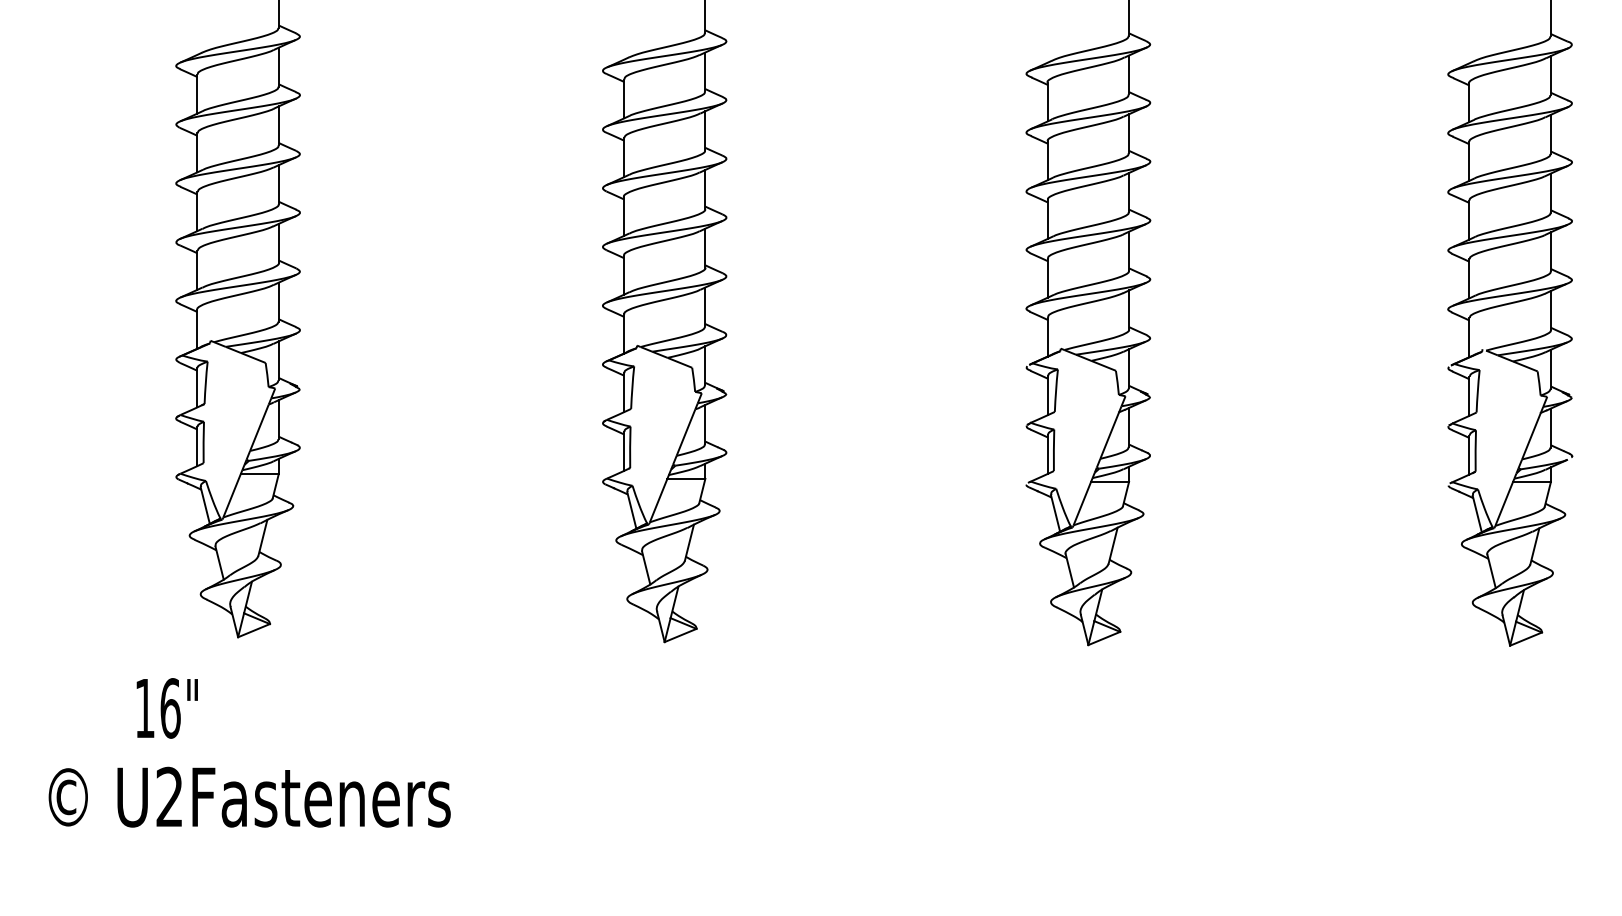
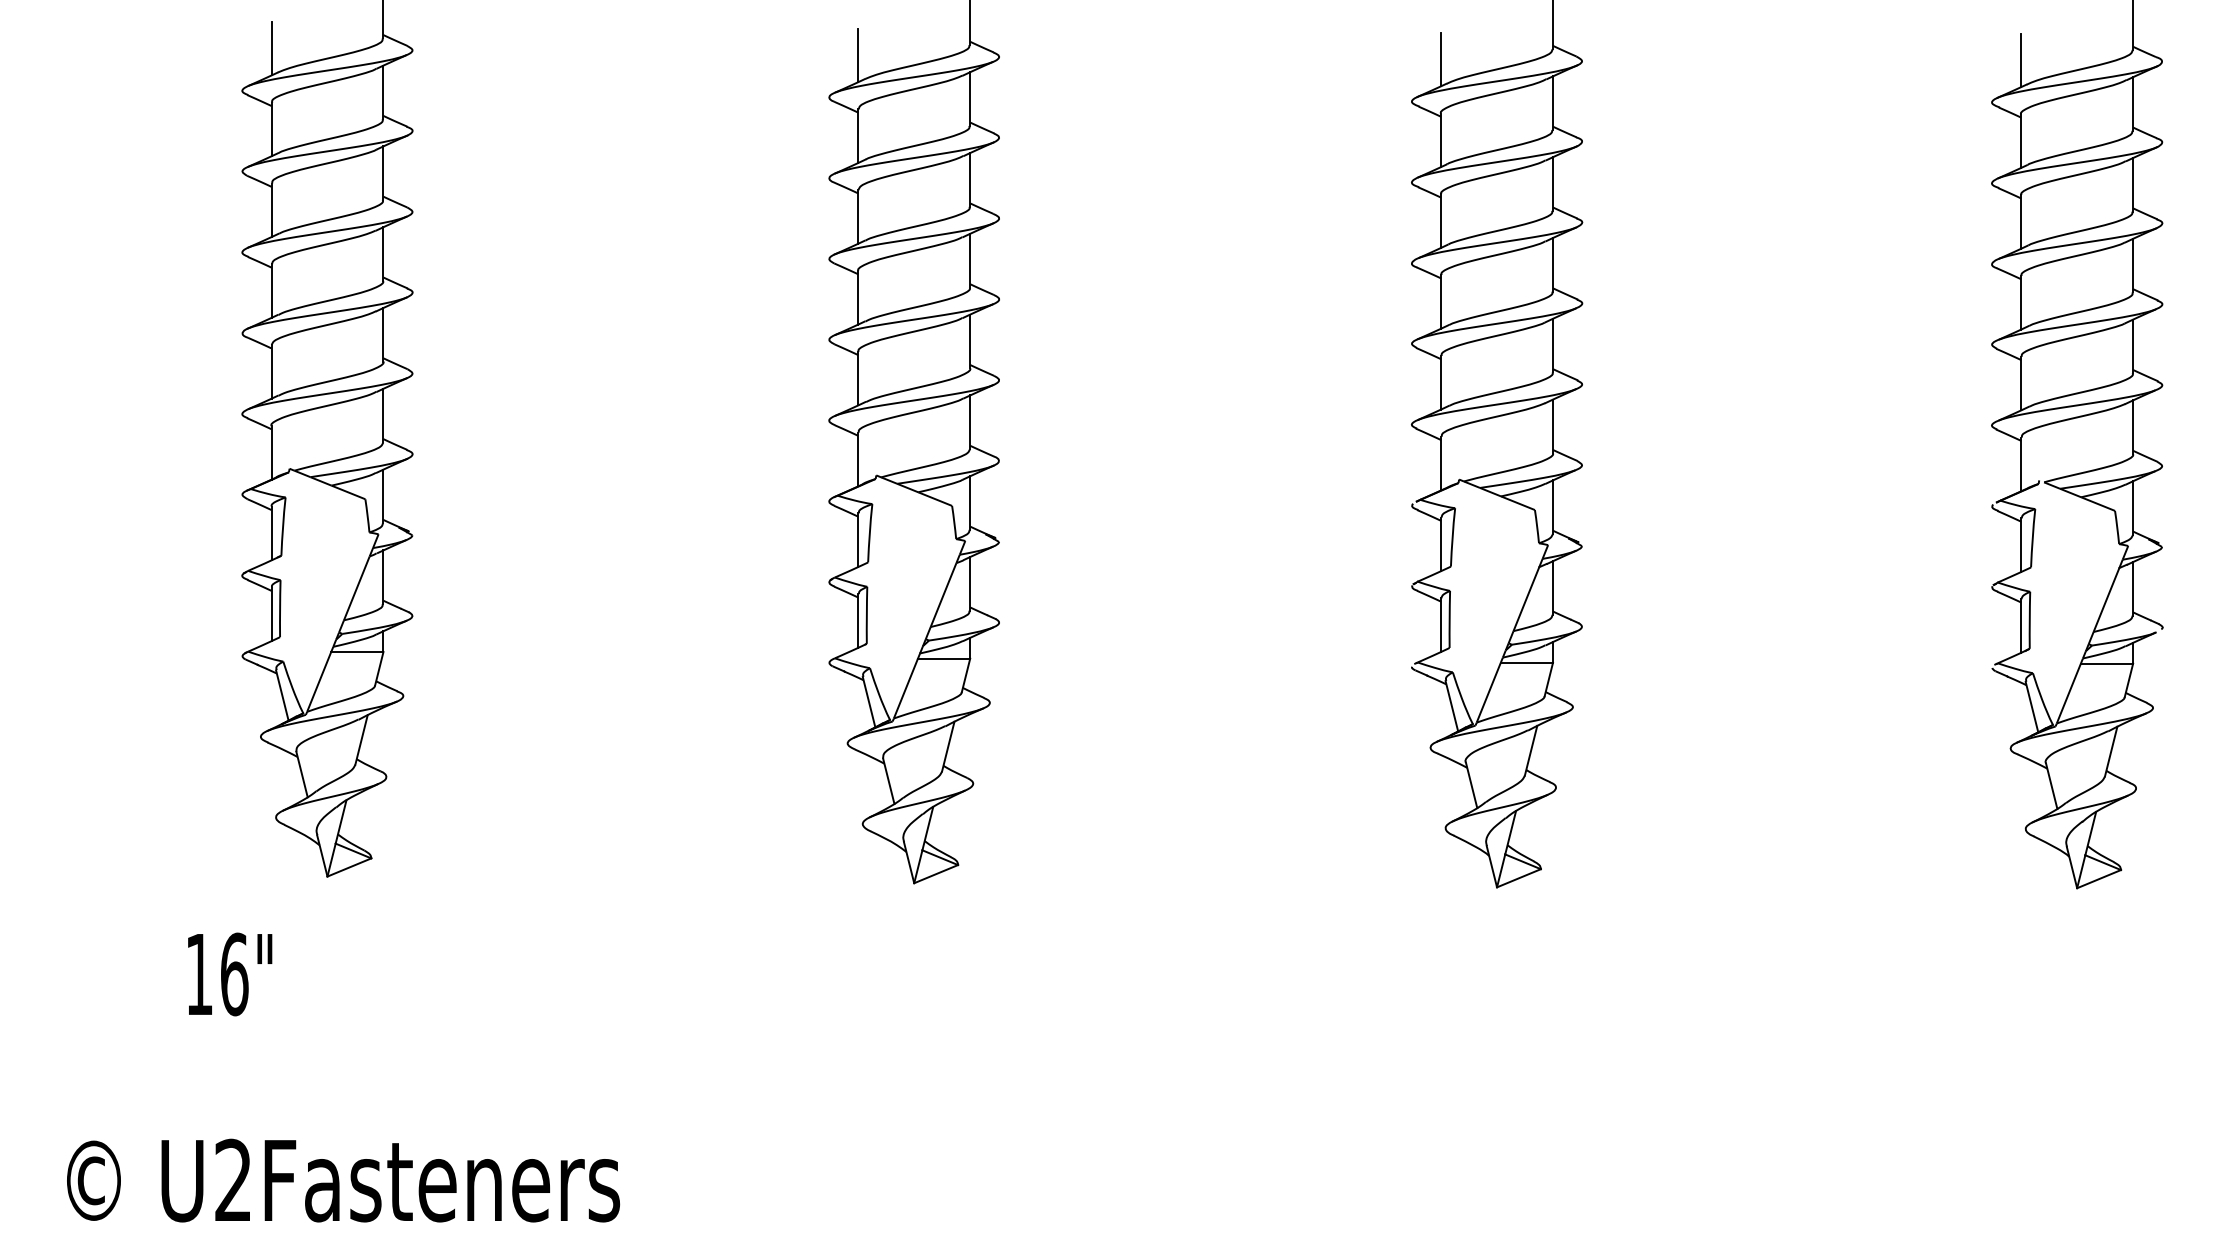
line: (197, 35) -> (271, 48), added
line: (624, 40) -> (858, 55), added
line: (1048, 43) -> (1441, 59), added
line: (1469, 43) -> (2021, 60), added
text: (249, 797) -> (343, 1180), moved

